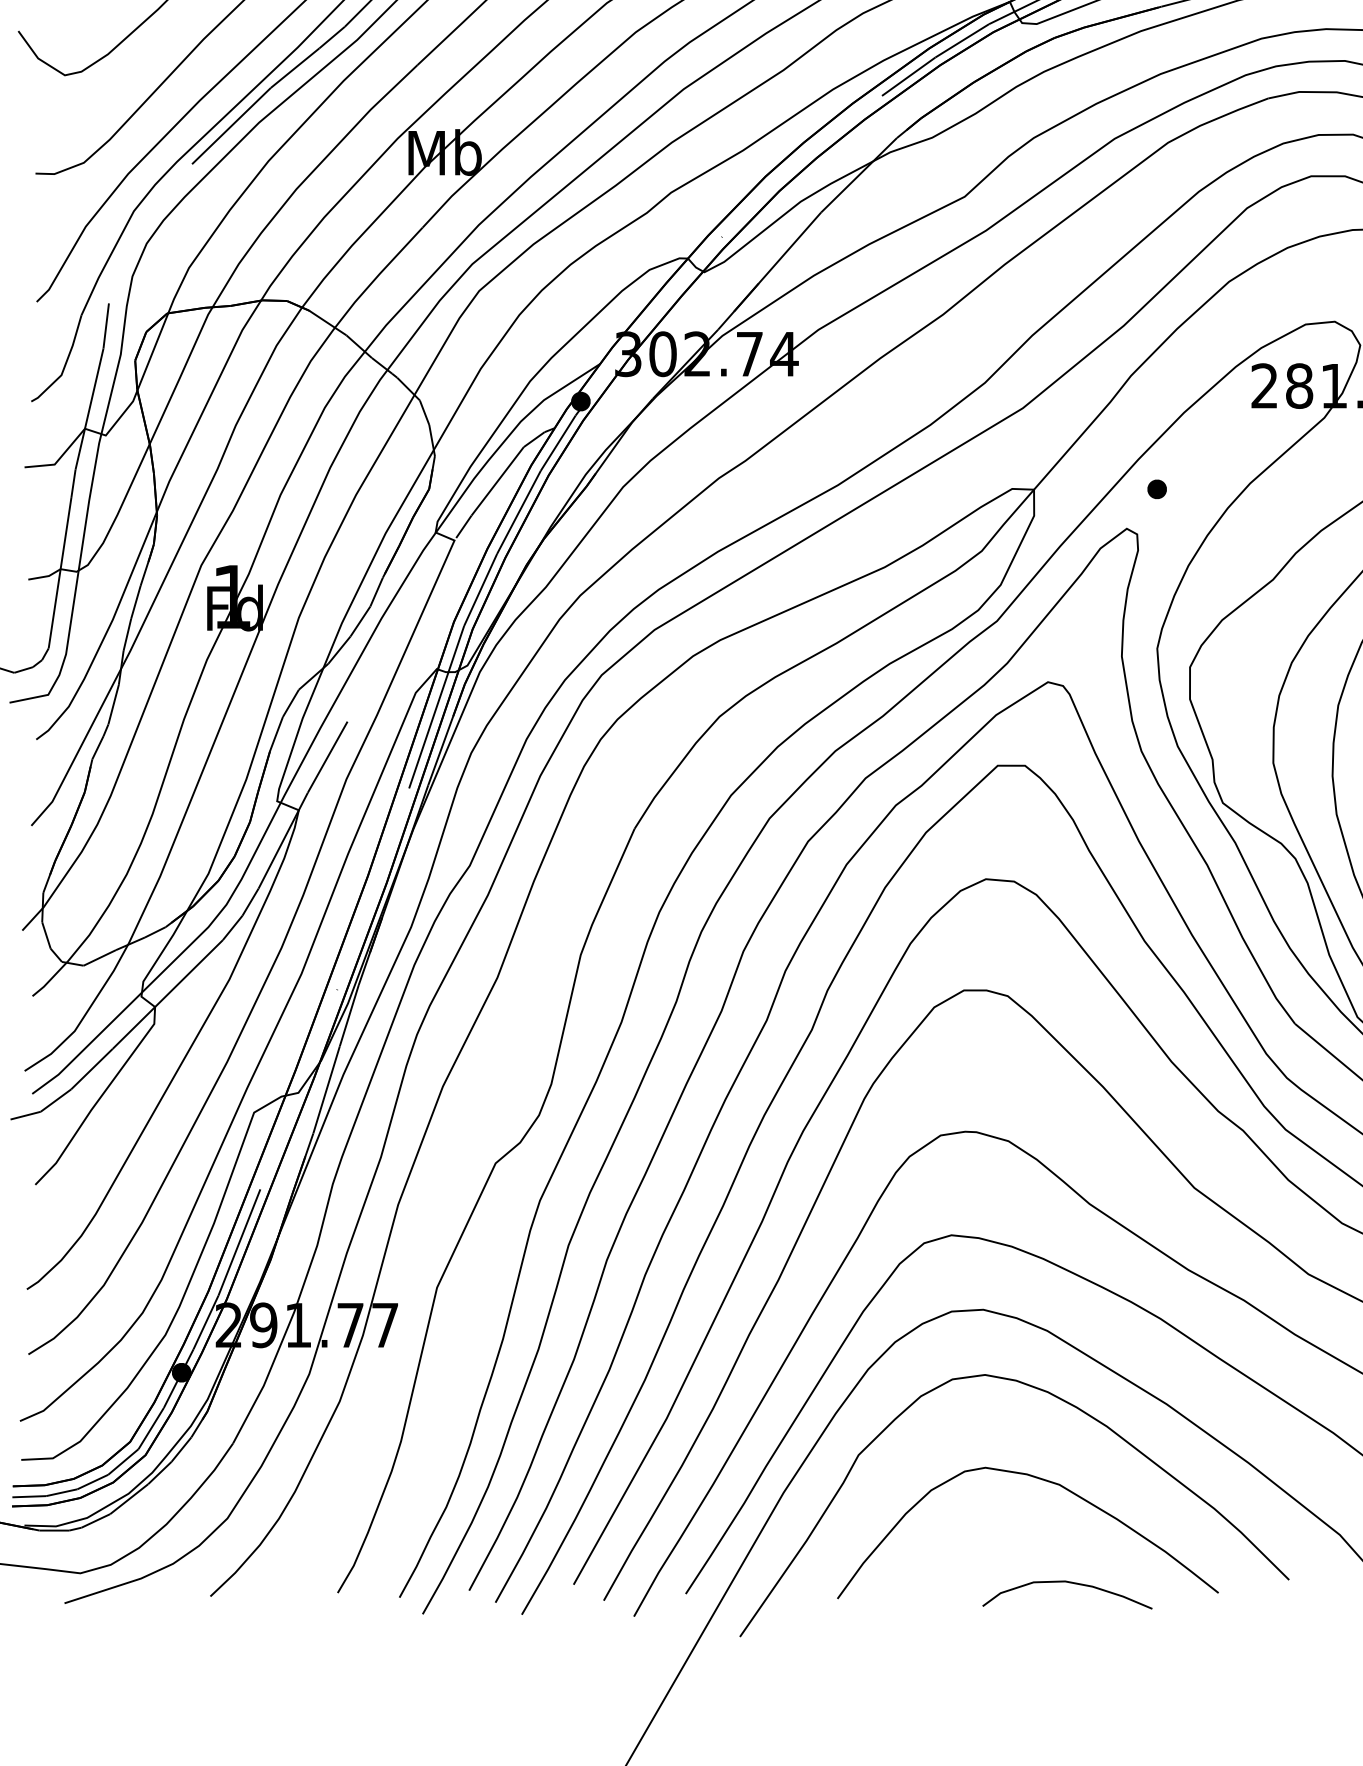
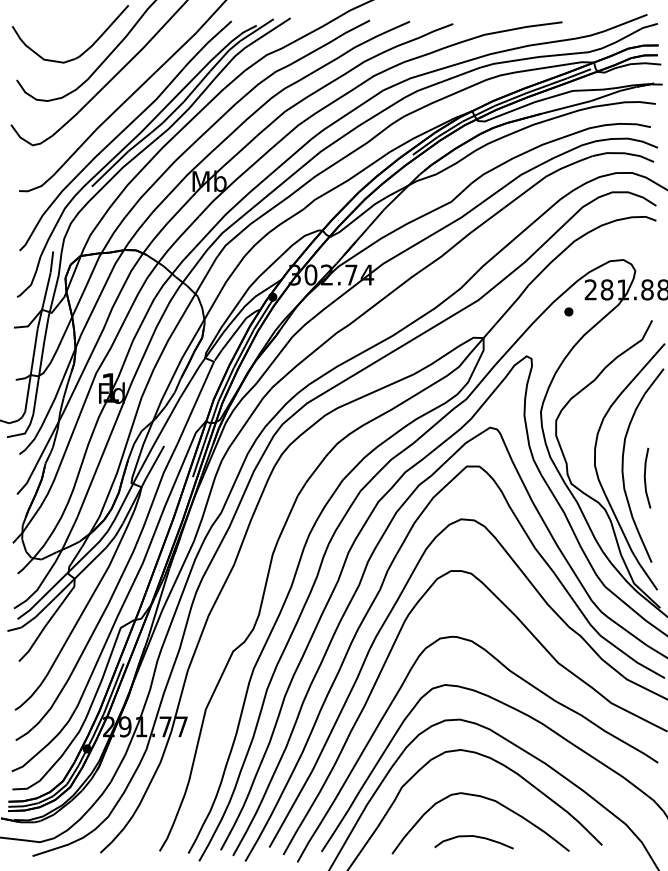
part: (1156, 488) -> (568, 311), moved
curve: (1068, 1584) -> (474, 837), moved

